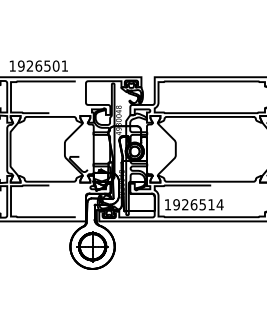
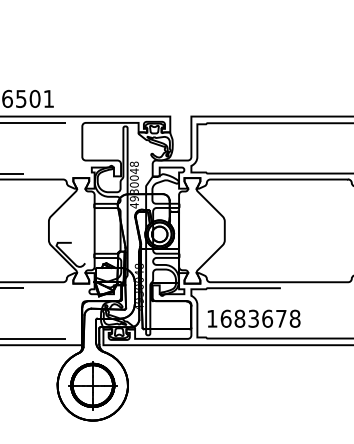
text: (198, 204) -> (260, 318), 1926514 -> 1683678

